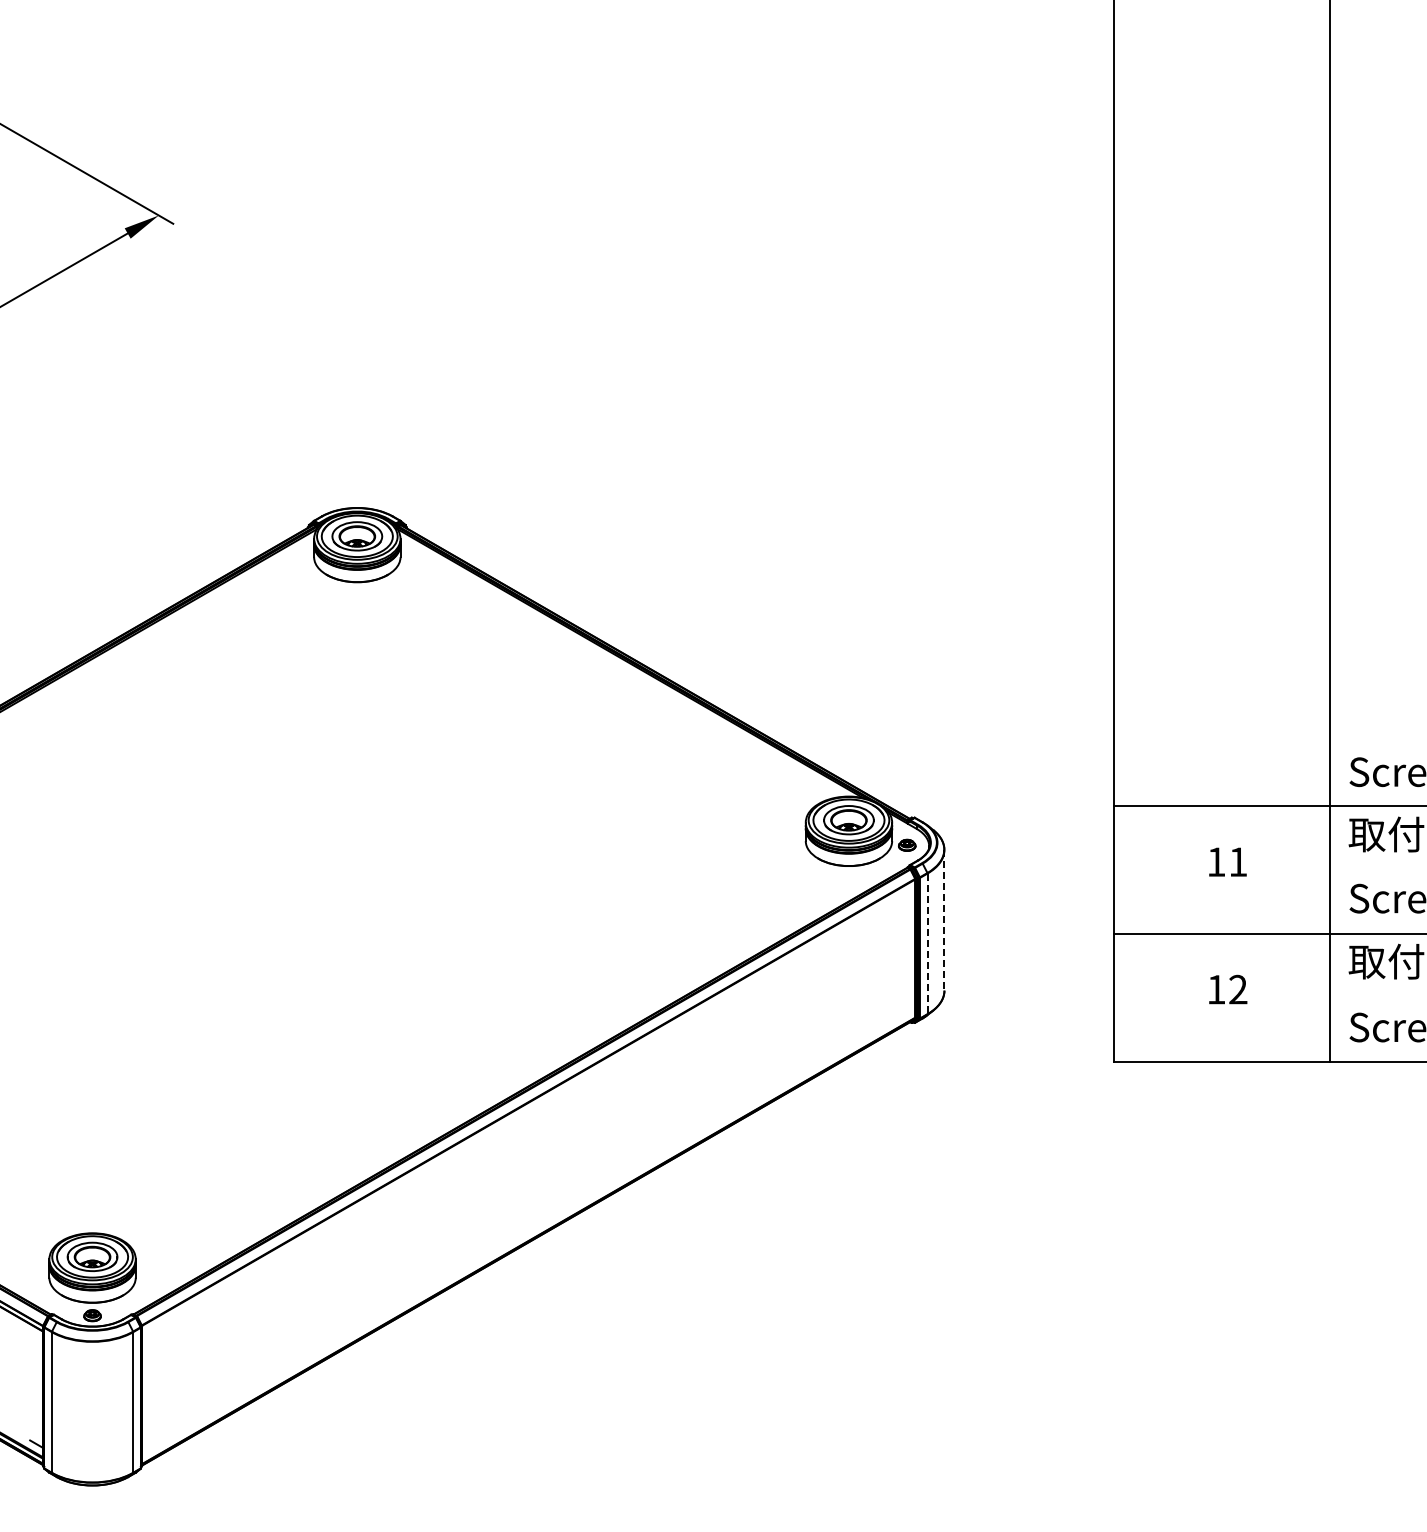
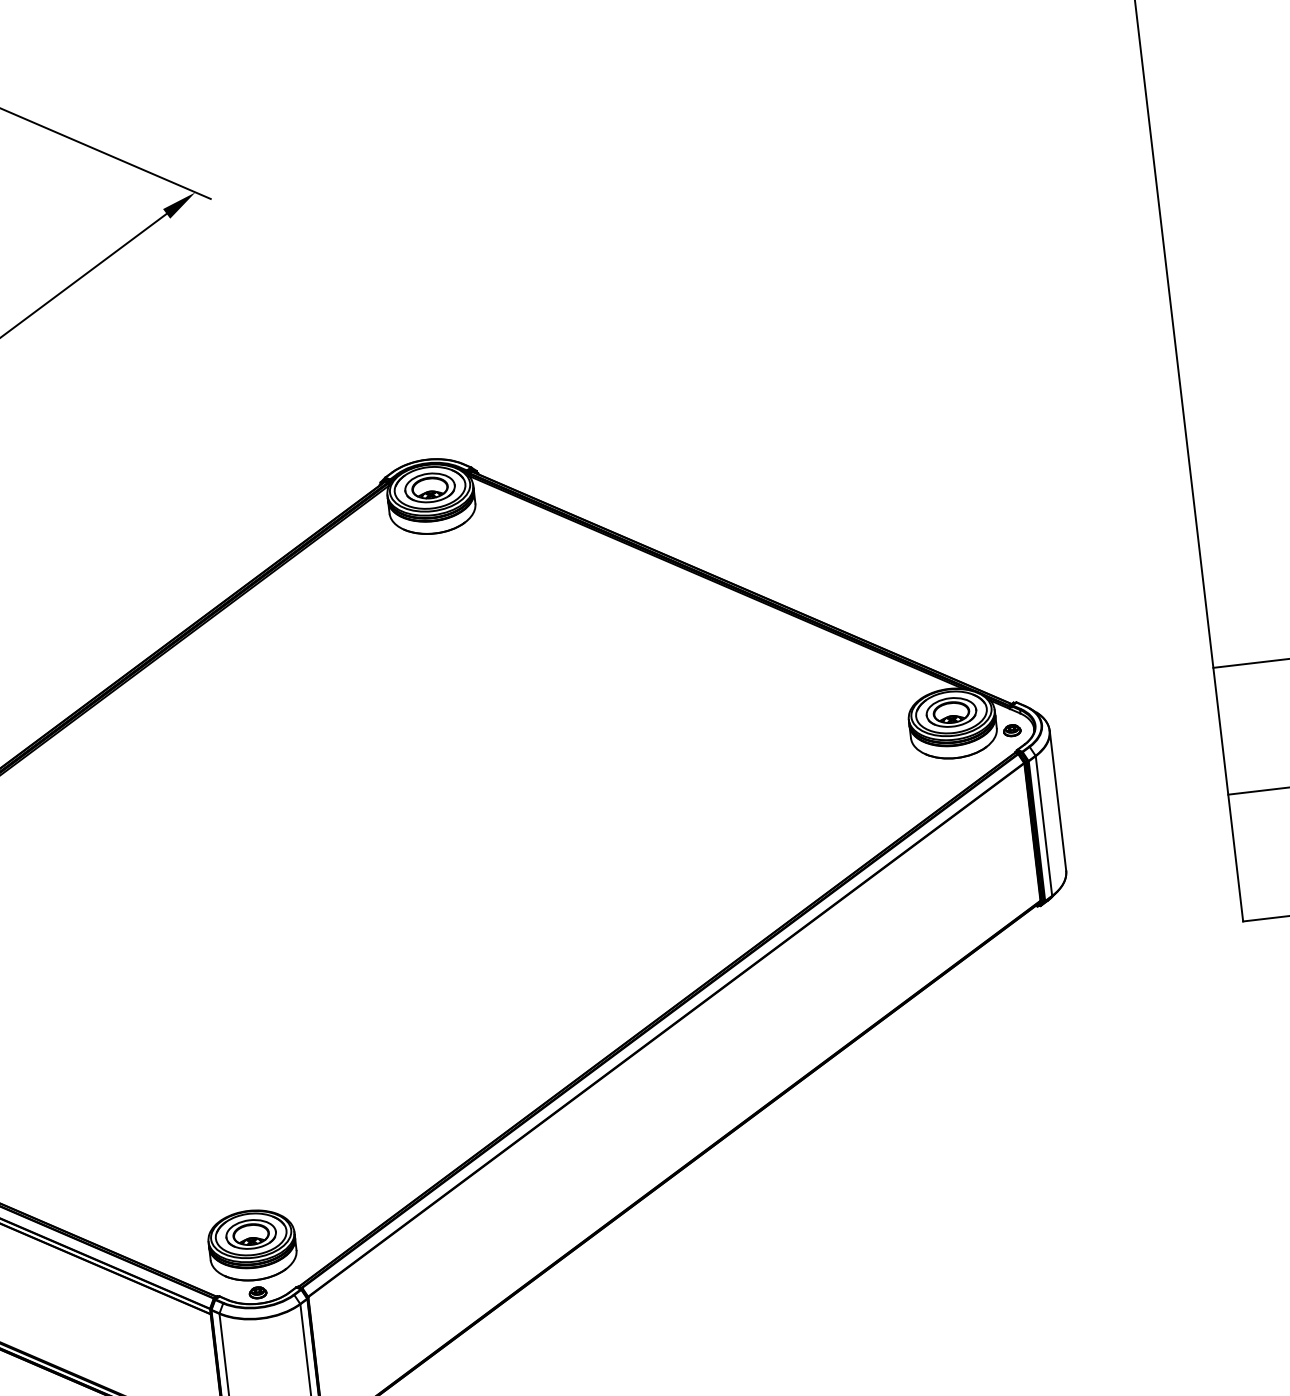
line: (944, 920) -> (1058, 800), dashed -> solid
line: (927, 944) -> (1043, 826), dashed -> solid

